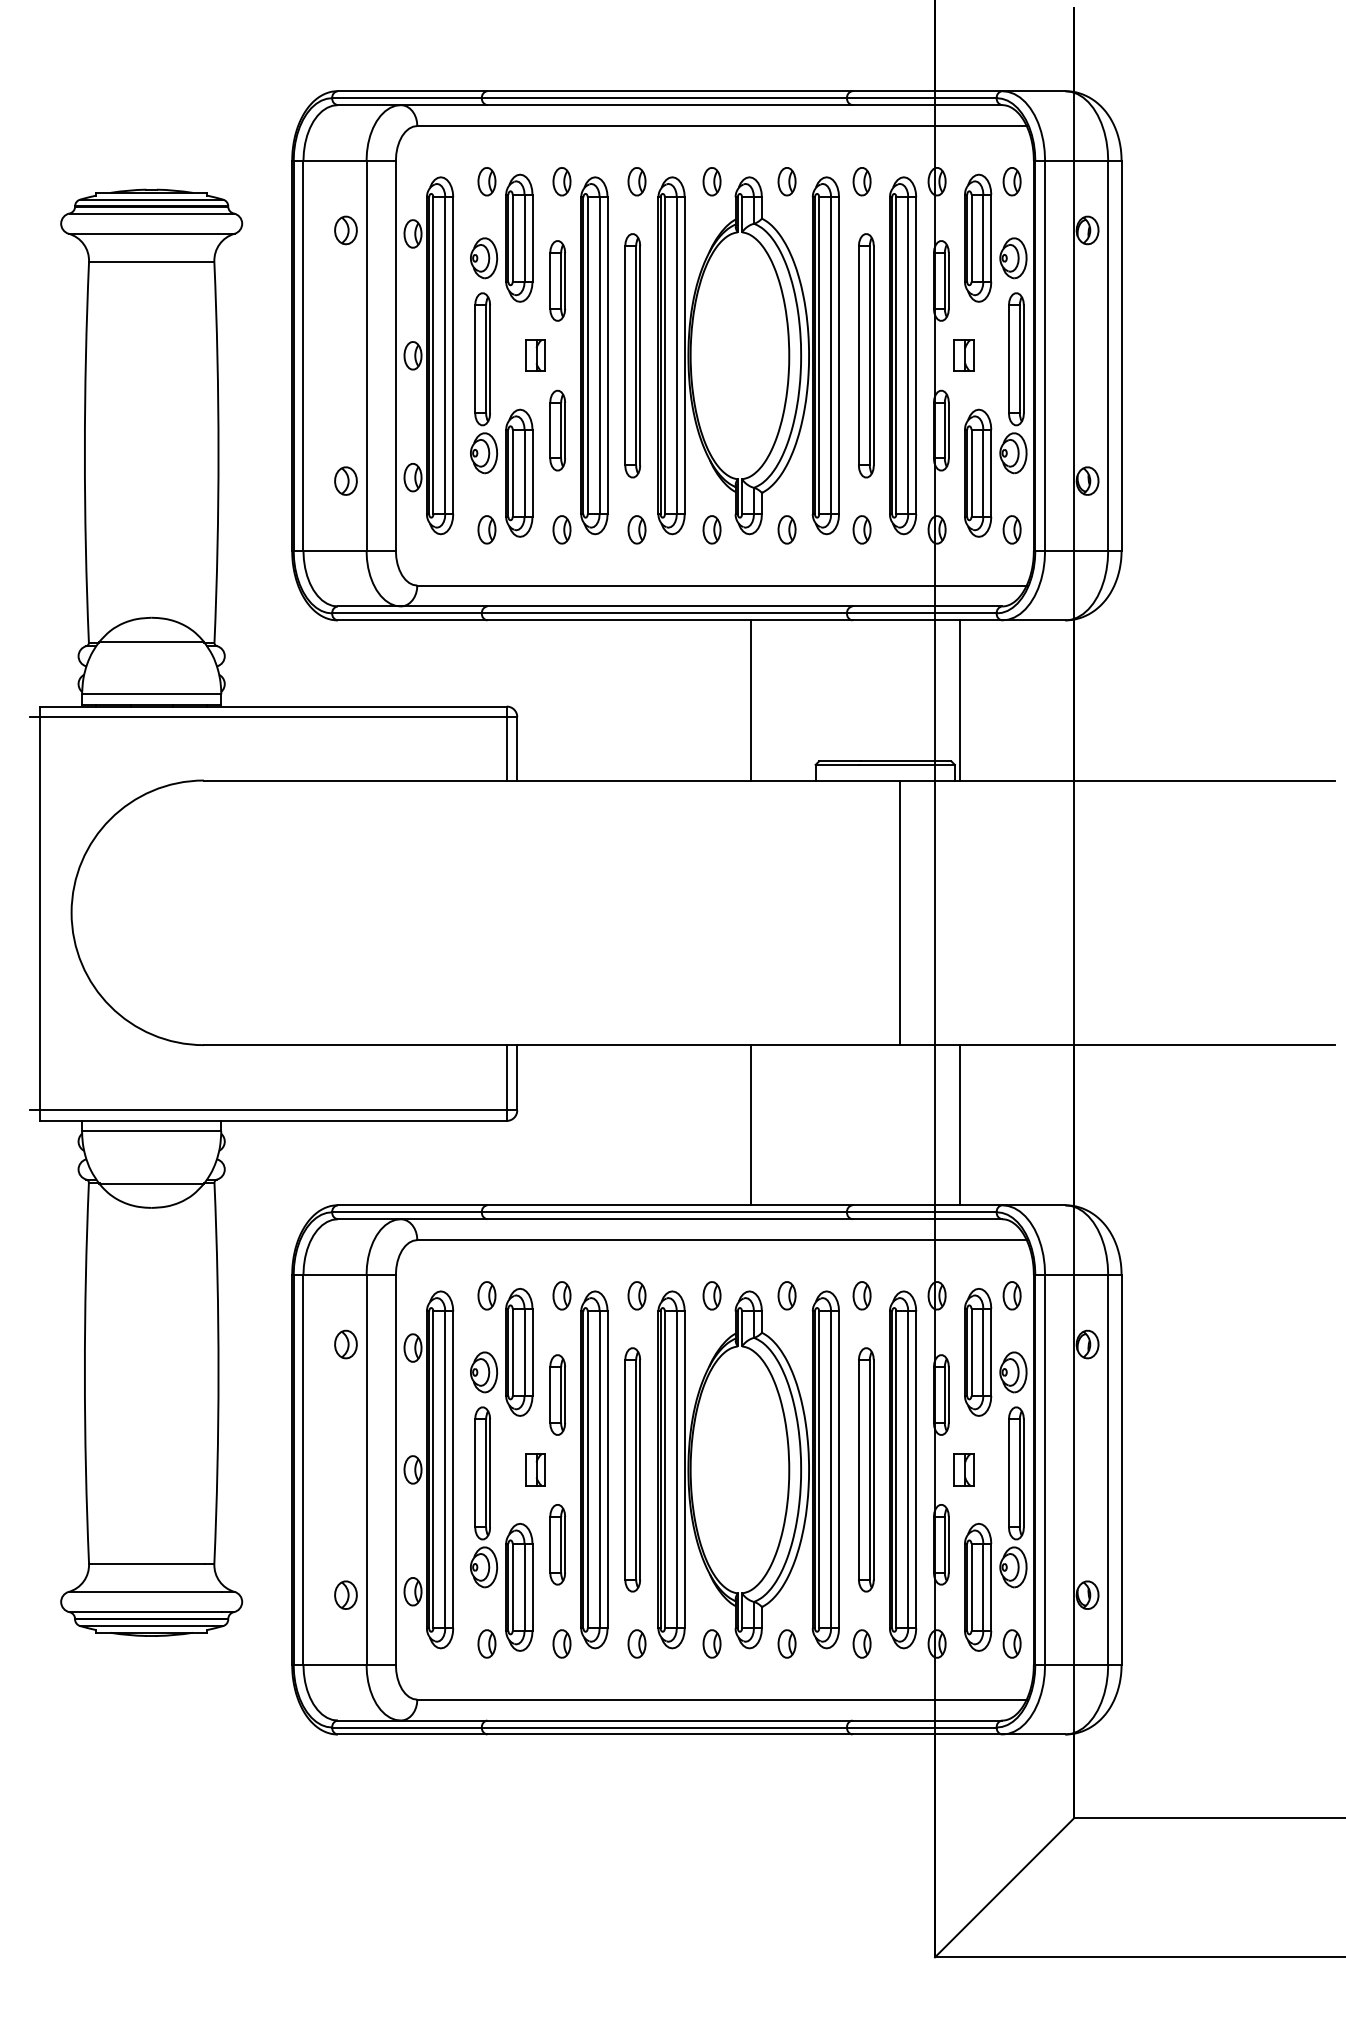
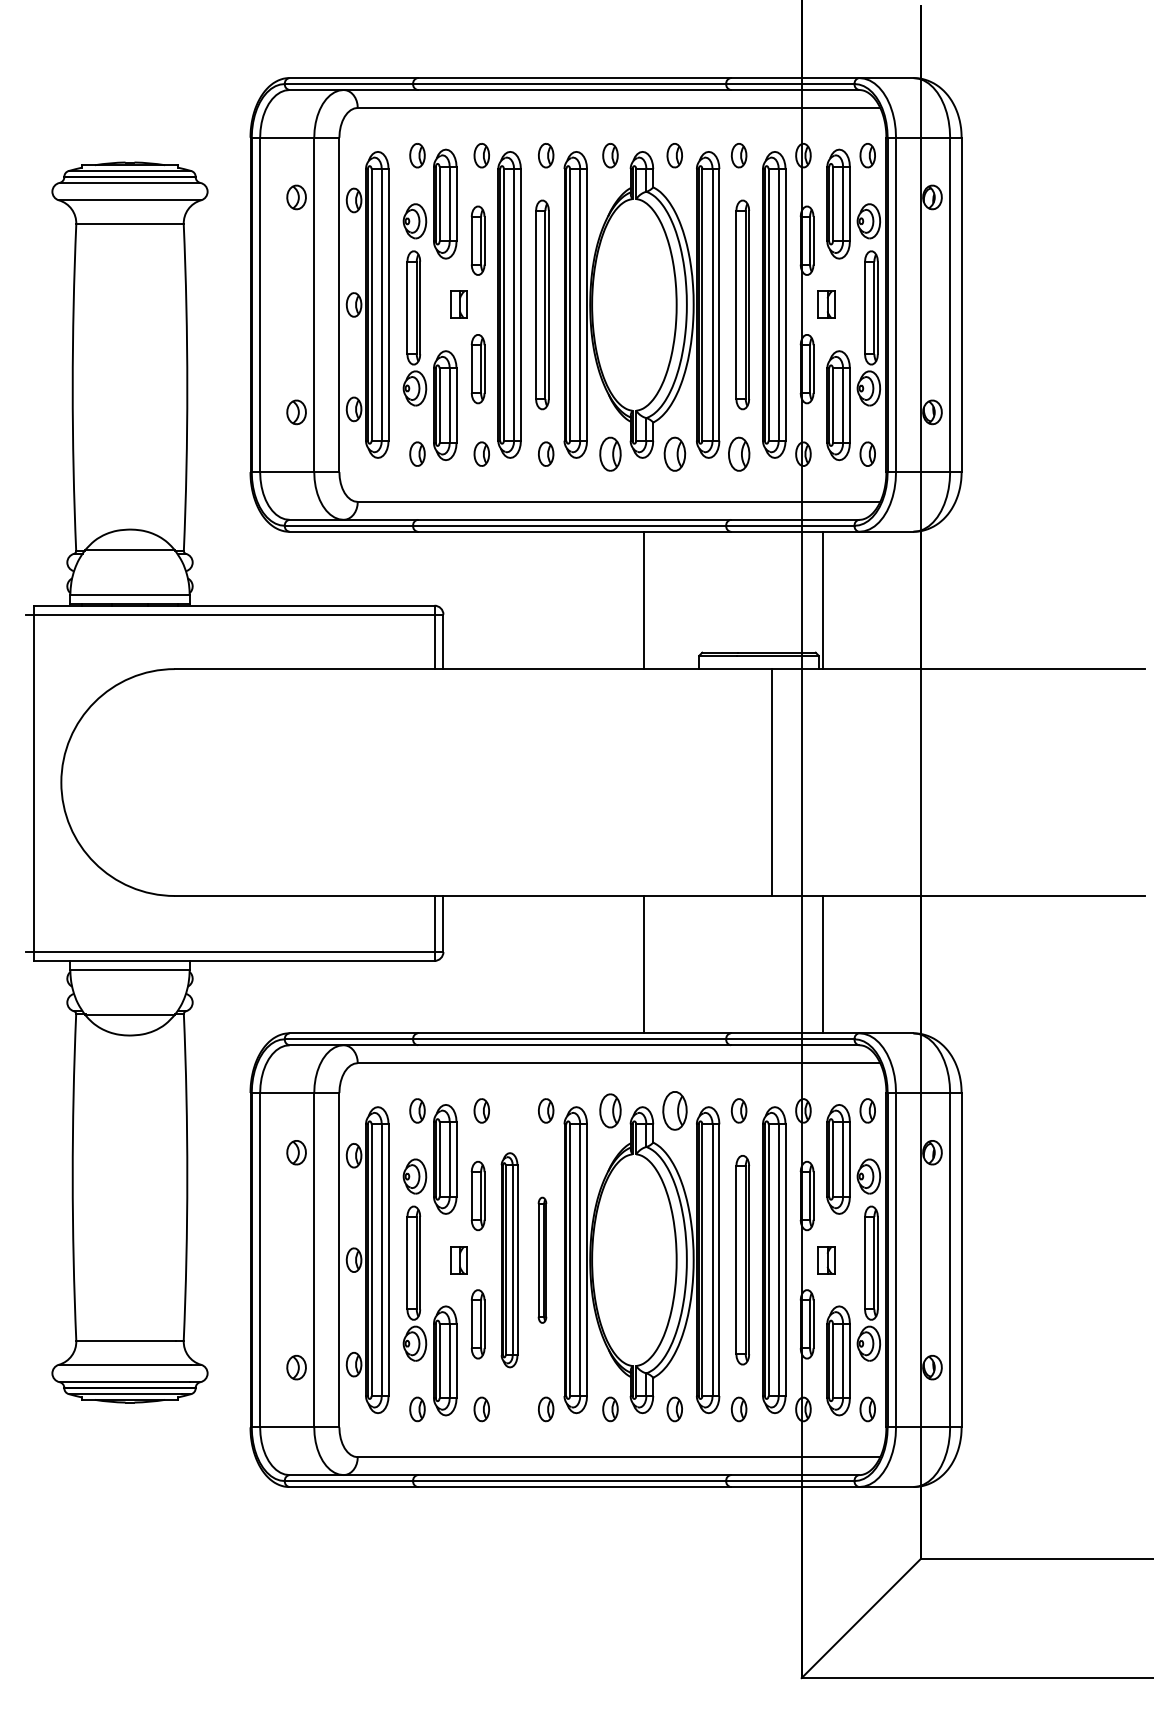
part: (712, 529) -> (610, 453), size x1.4
part: (786, 529) -> (674, 453), size x1.4
part: (861, 529) -> (738, 453), size x1.4
part: (712, 1295) -> (610, 1110), size x1.4
part: (786, 1295) -> (674, 1110), size x1.6
part: (594, 1470) -> (509, 1260), size x0.7
part: (632, 1470) -> (542, 1260), size x0.6

